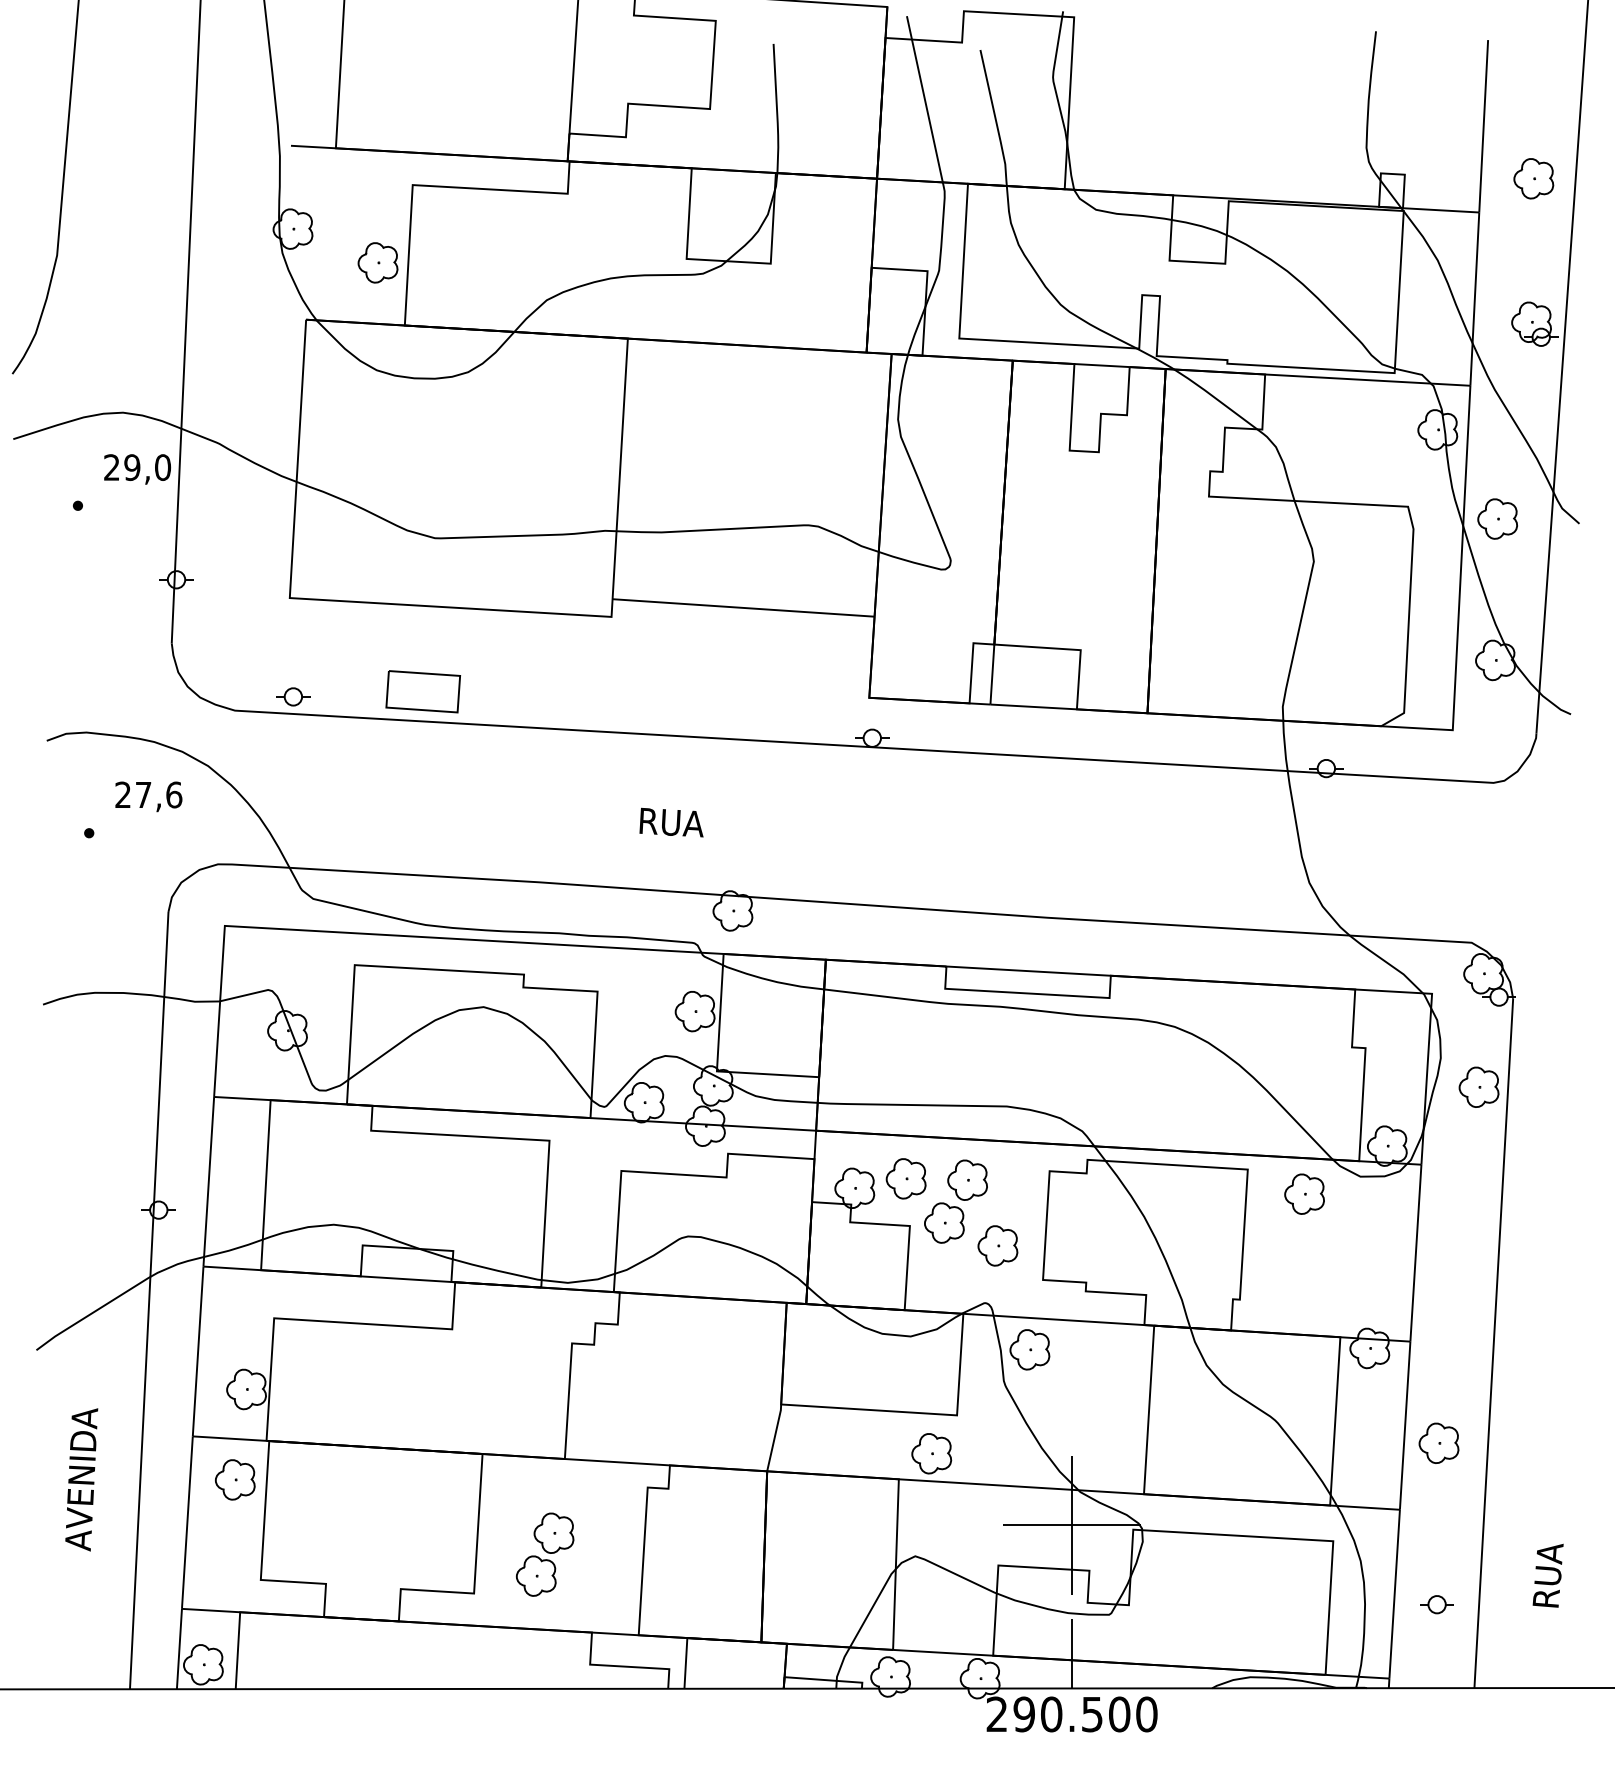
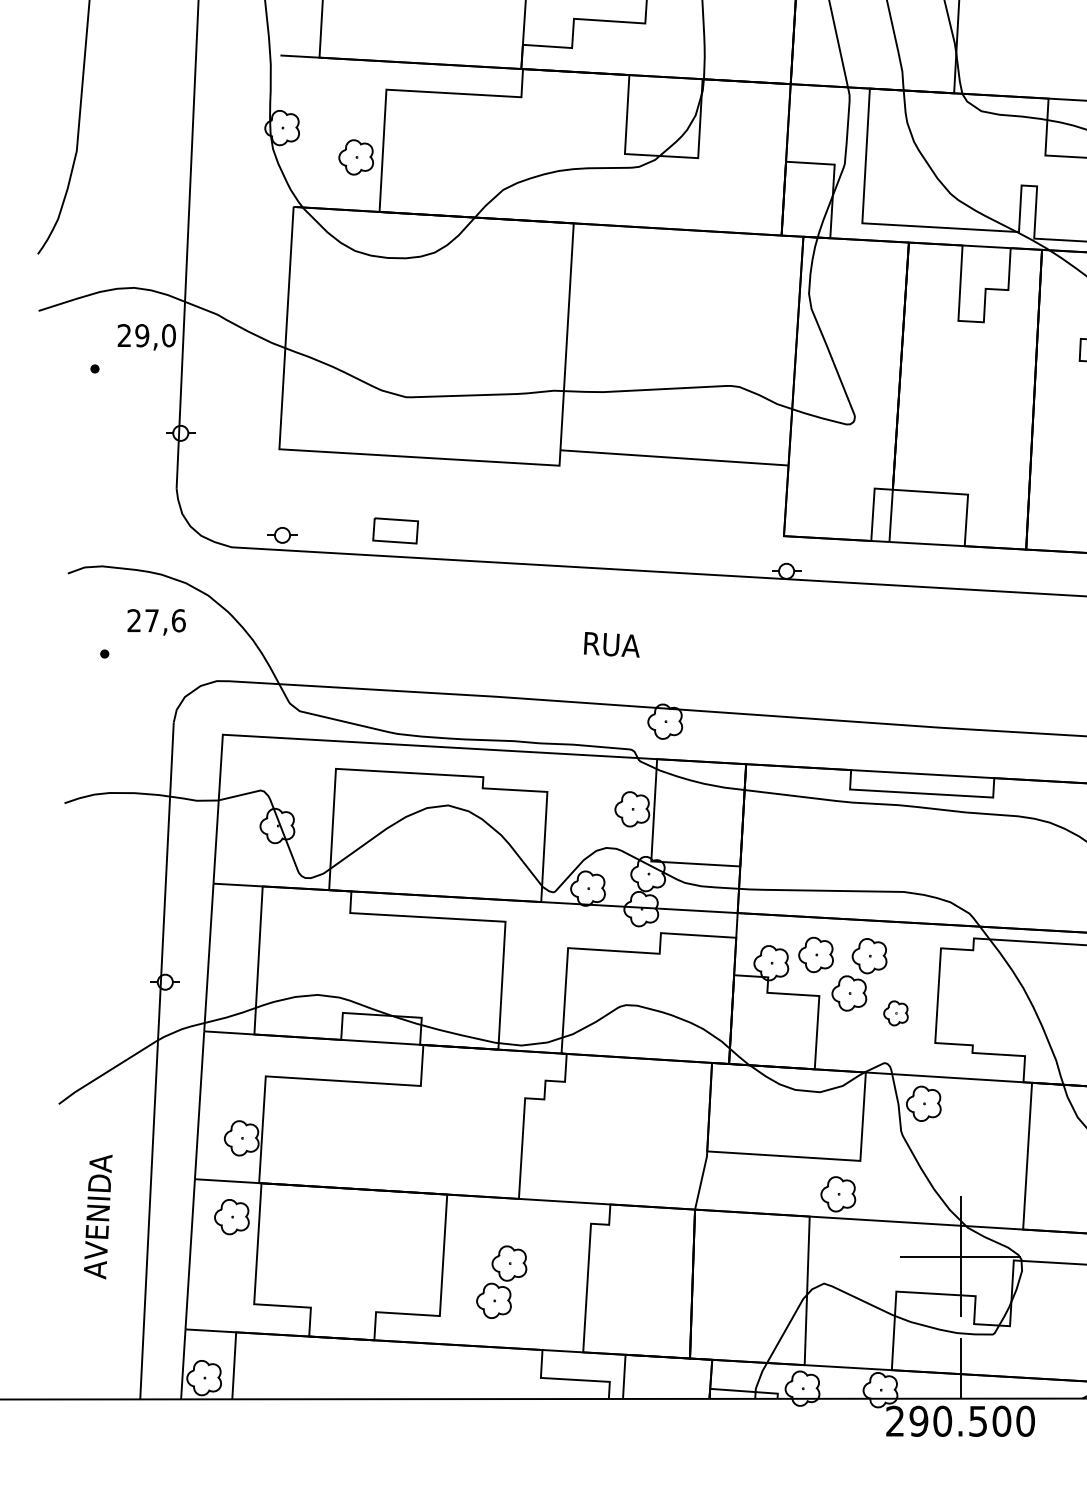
part: (423, 691) -> (395, 530), size x0.7
part: (997, 1245) -> (895, 1013), size x0.7

